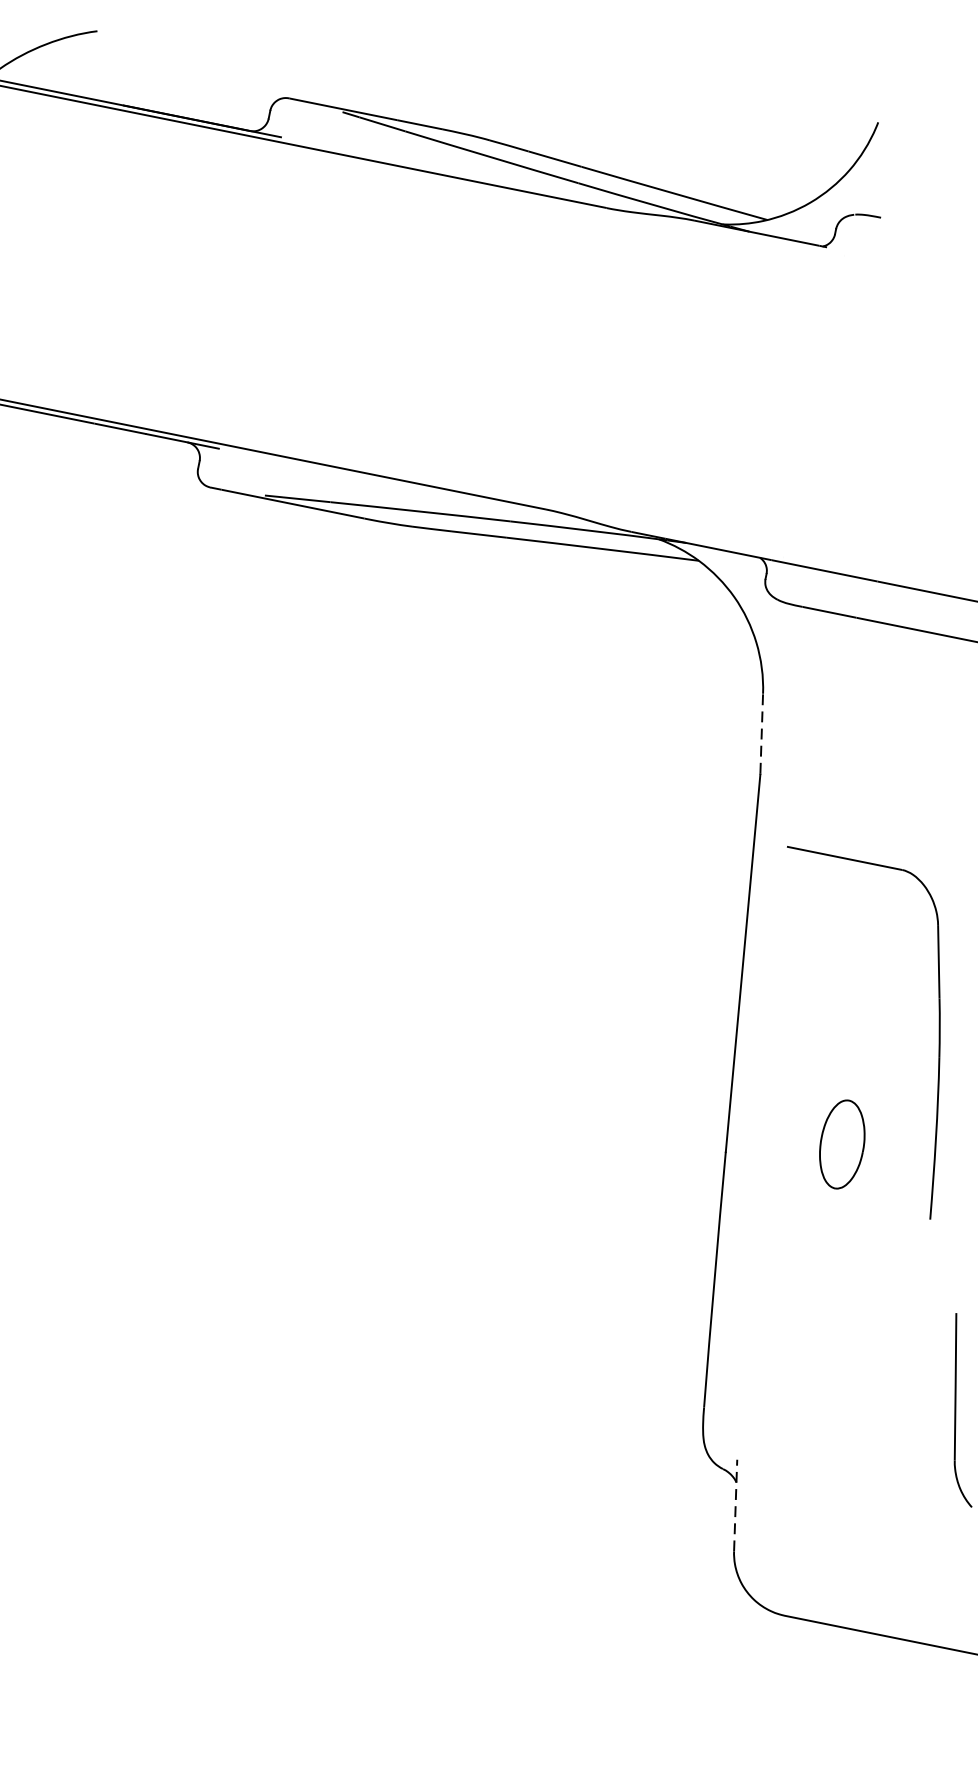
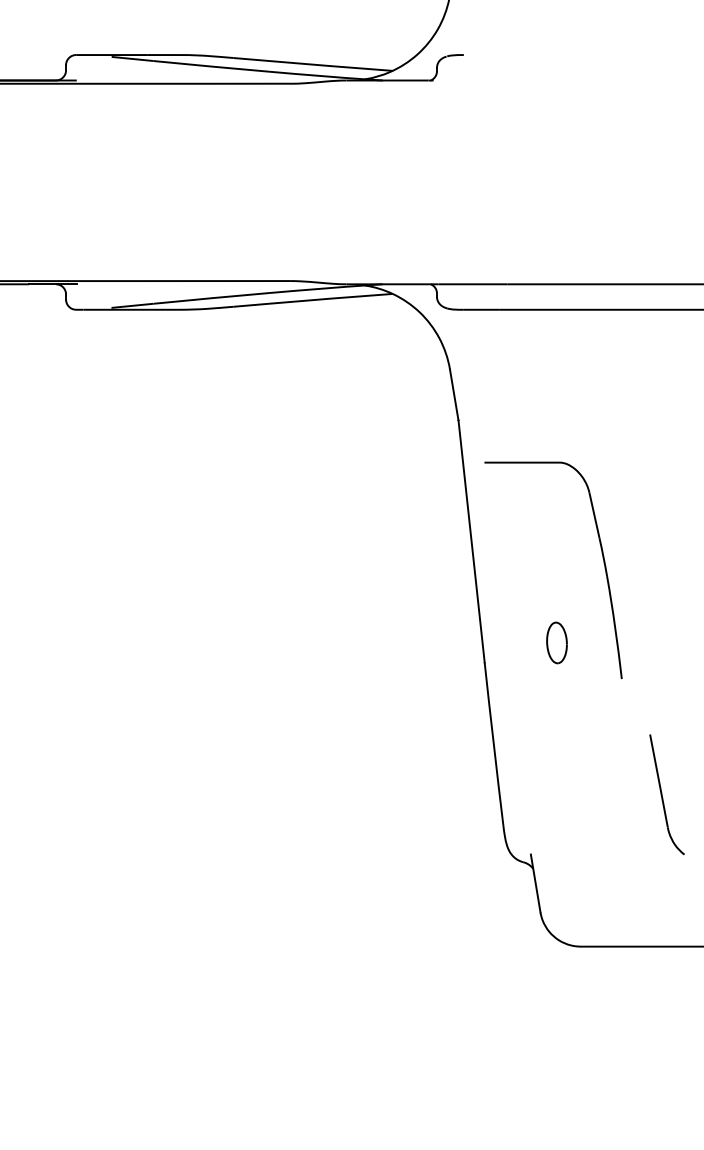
line: (762, 733) -> (454, 394), dashed -> solid
part: (841, 1143) -> (556, 642), size x0.71
line: (735, 1505) -> (535, 883), dashed -> solid

